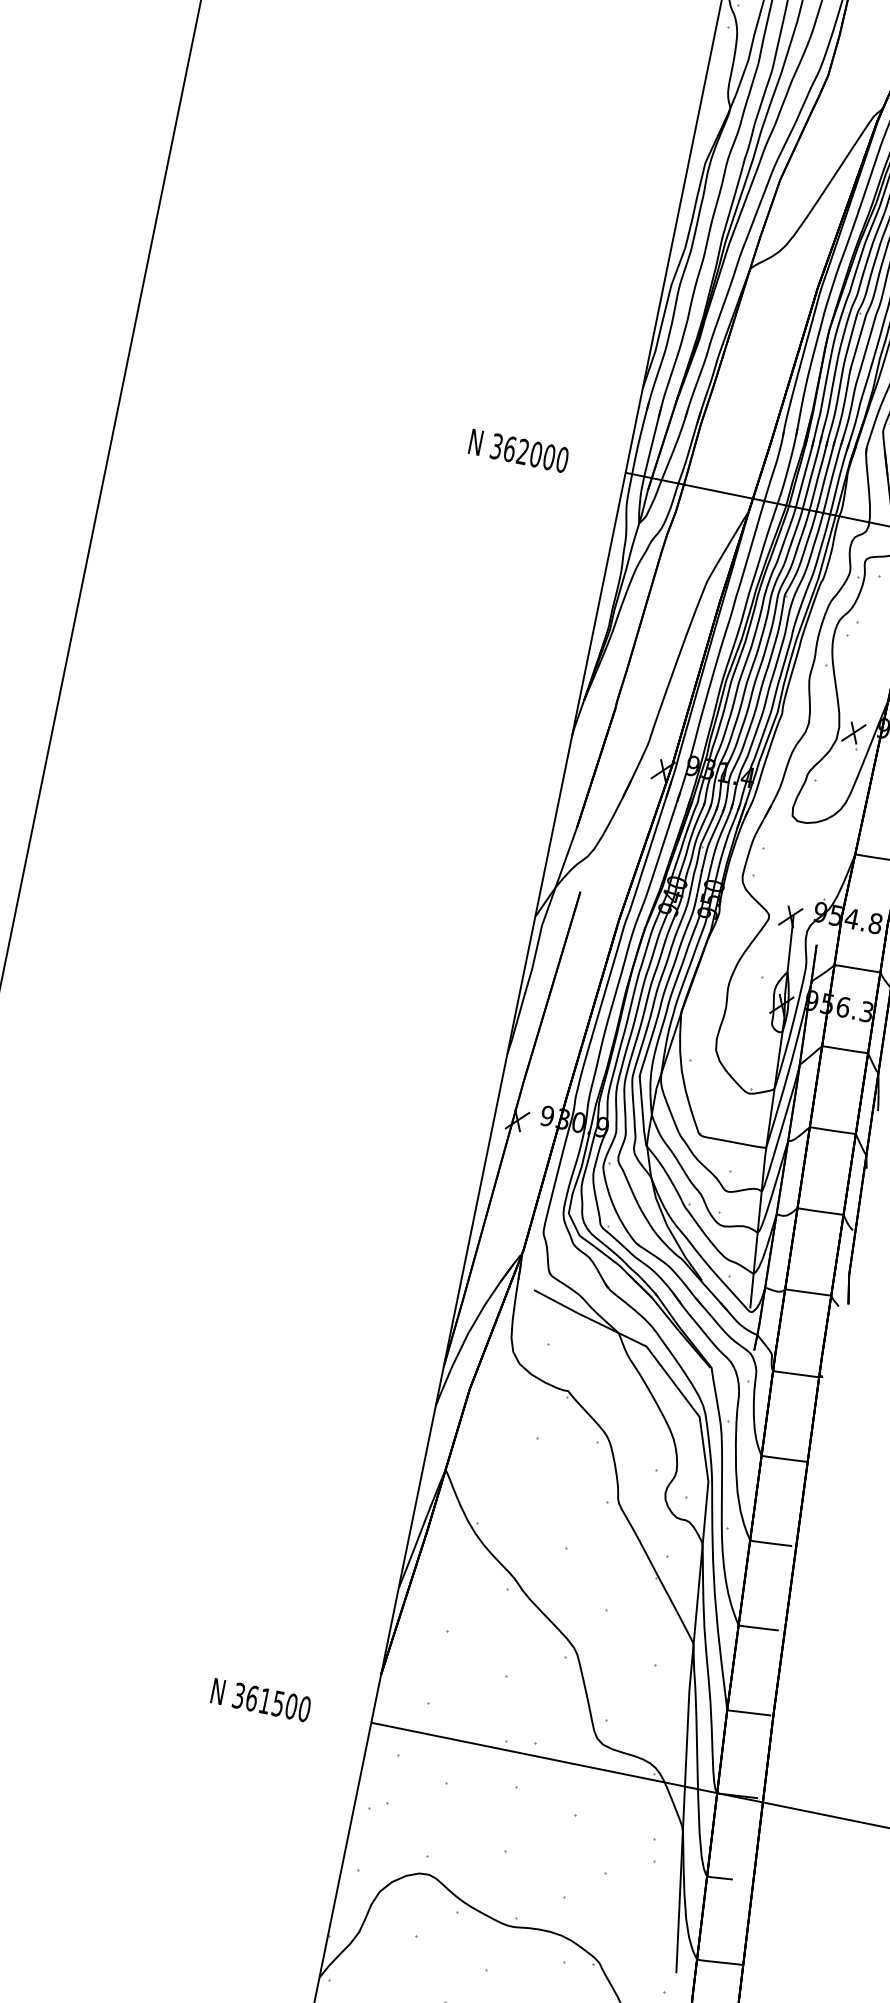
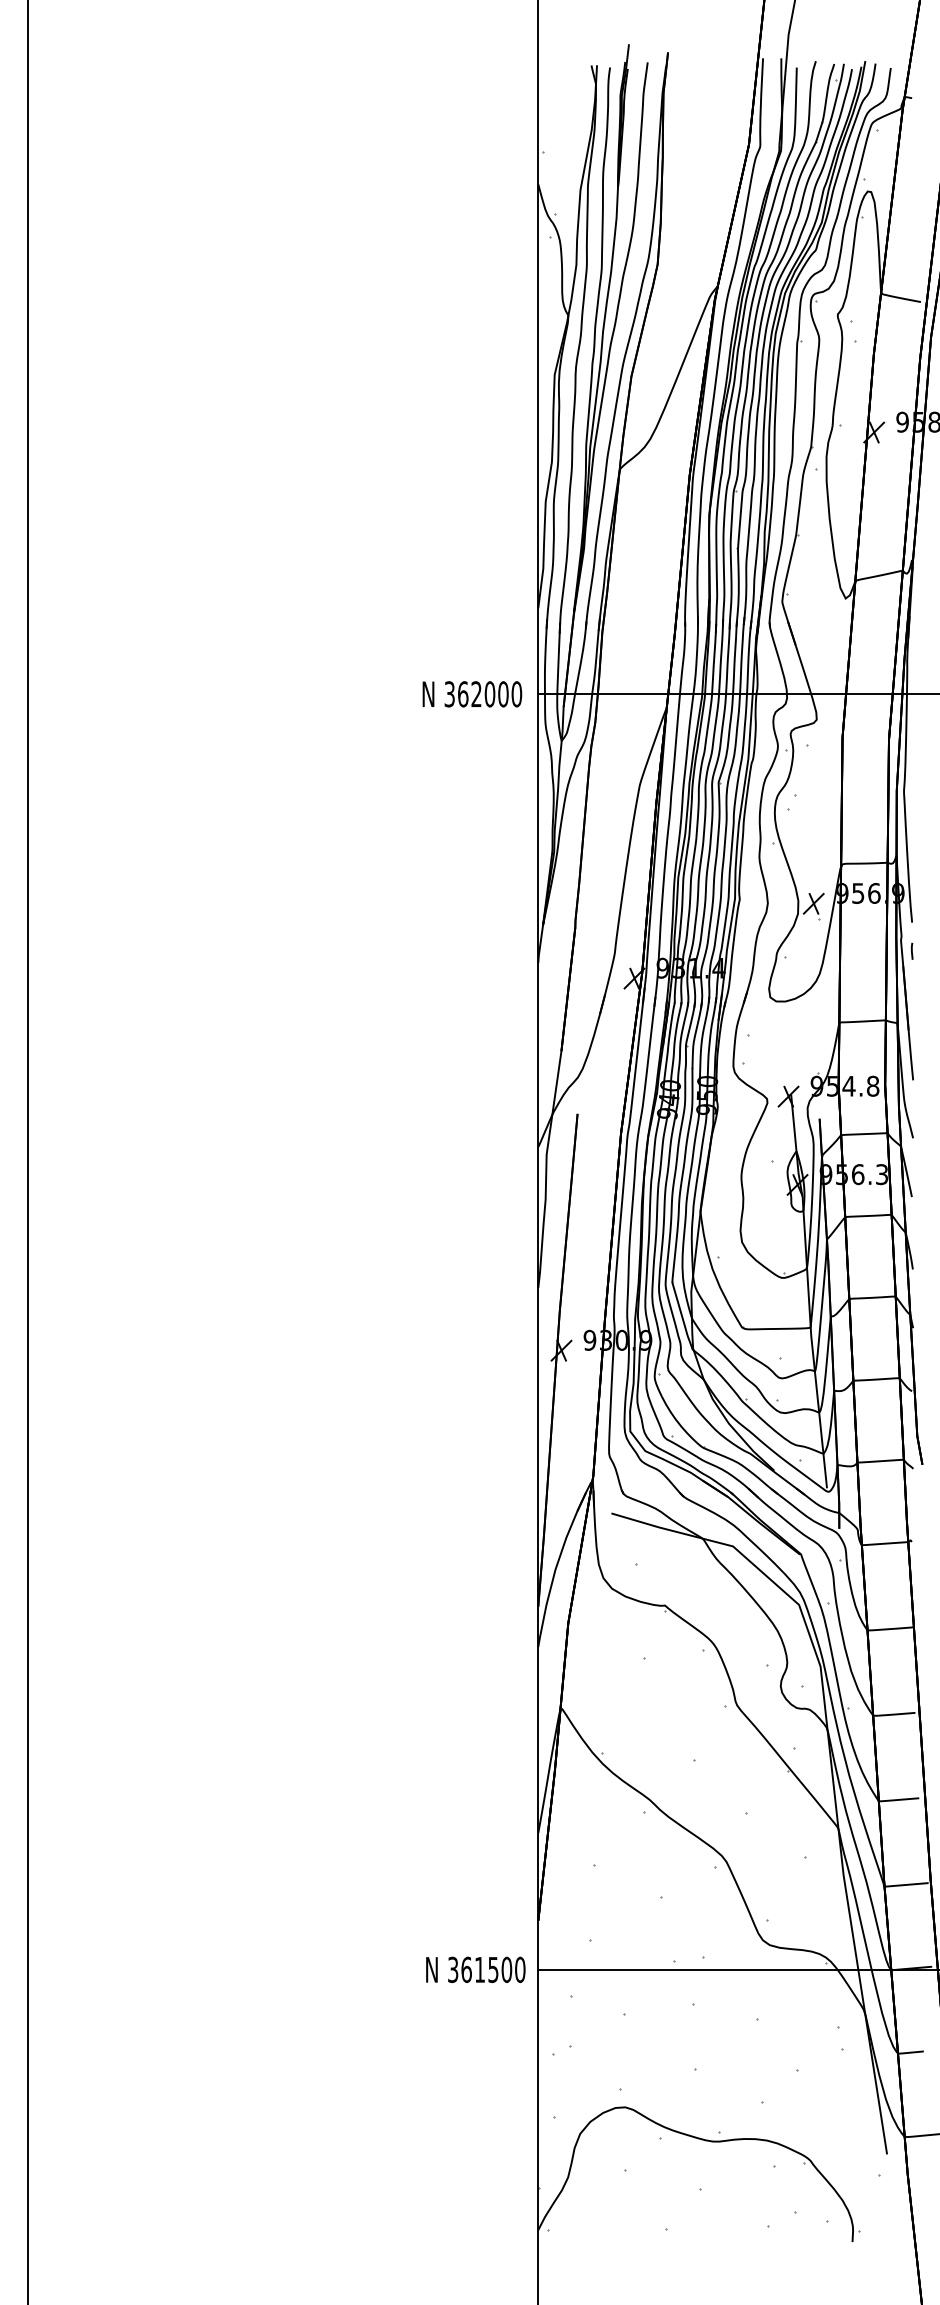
text: (518, 451) -> (472, 694), moved
text: (260, 1699) -> (475, 1969), moved

